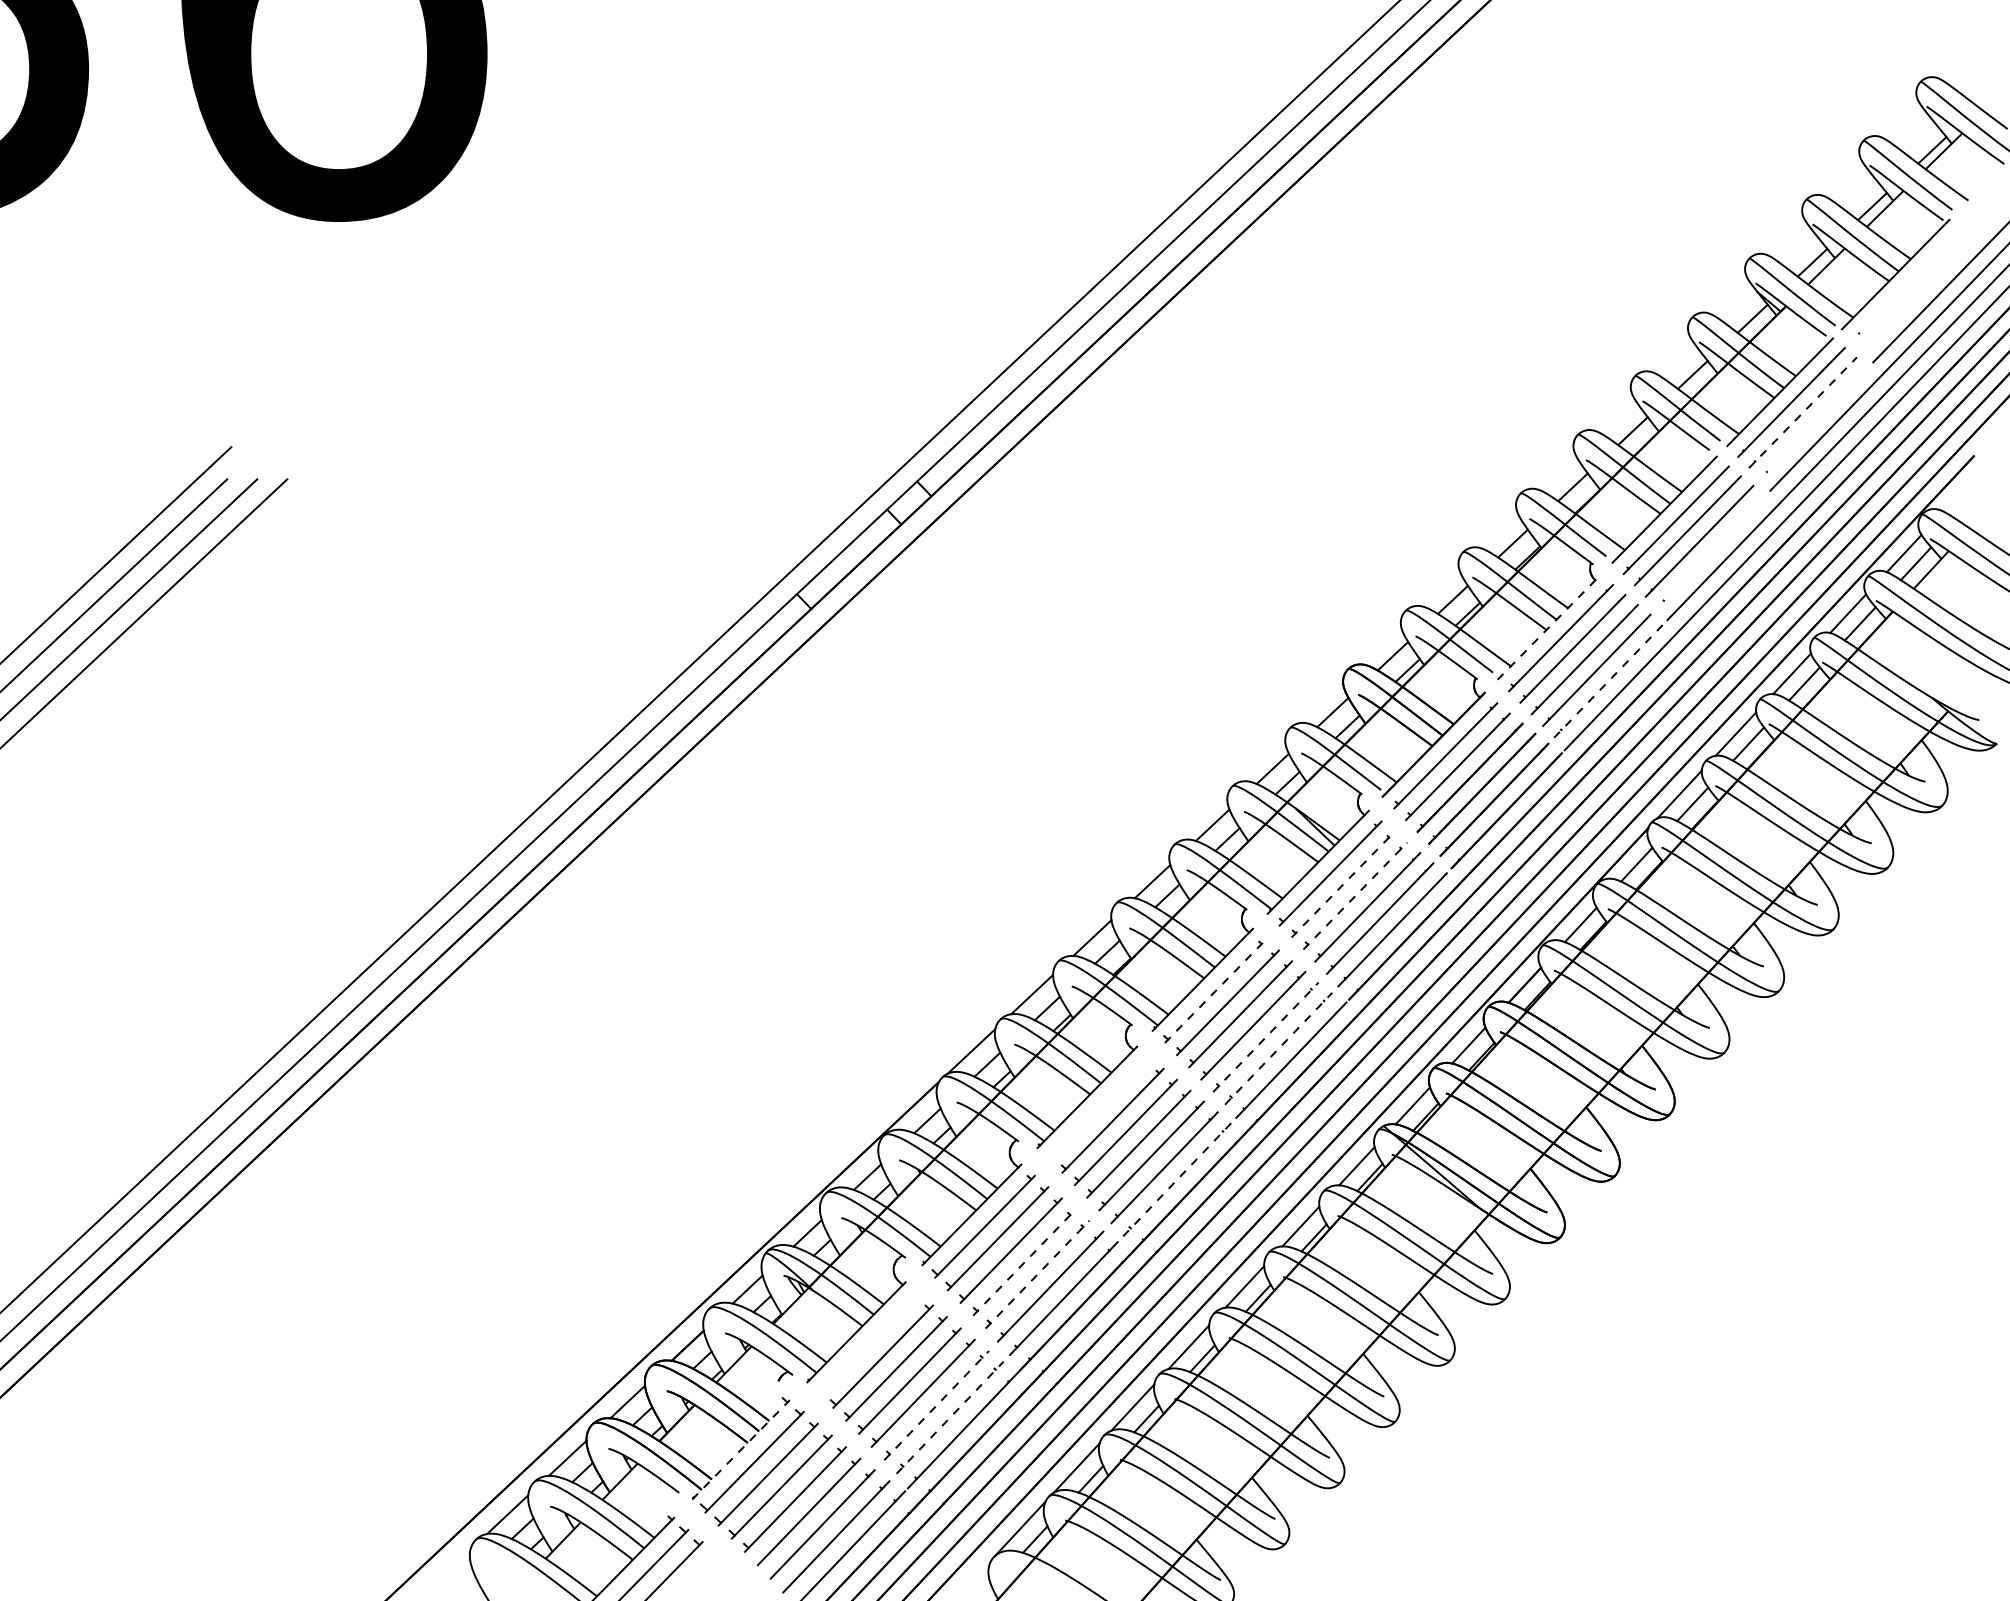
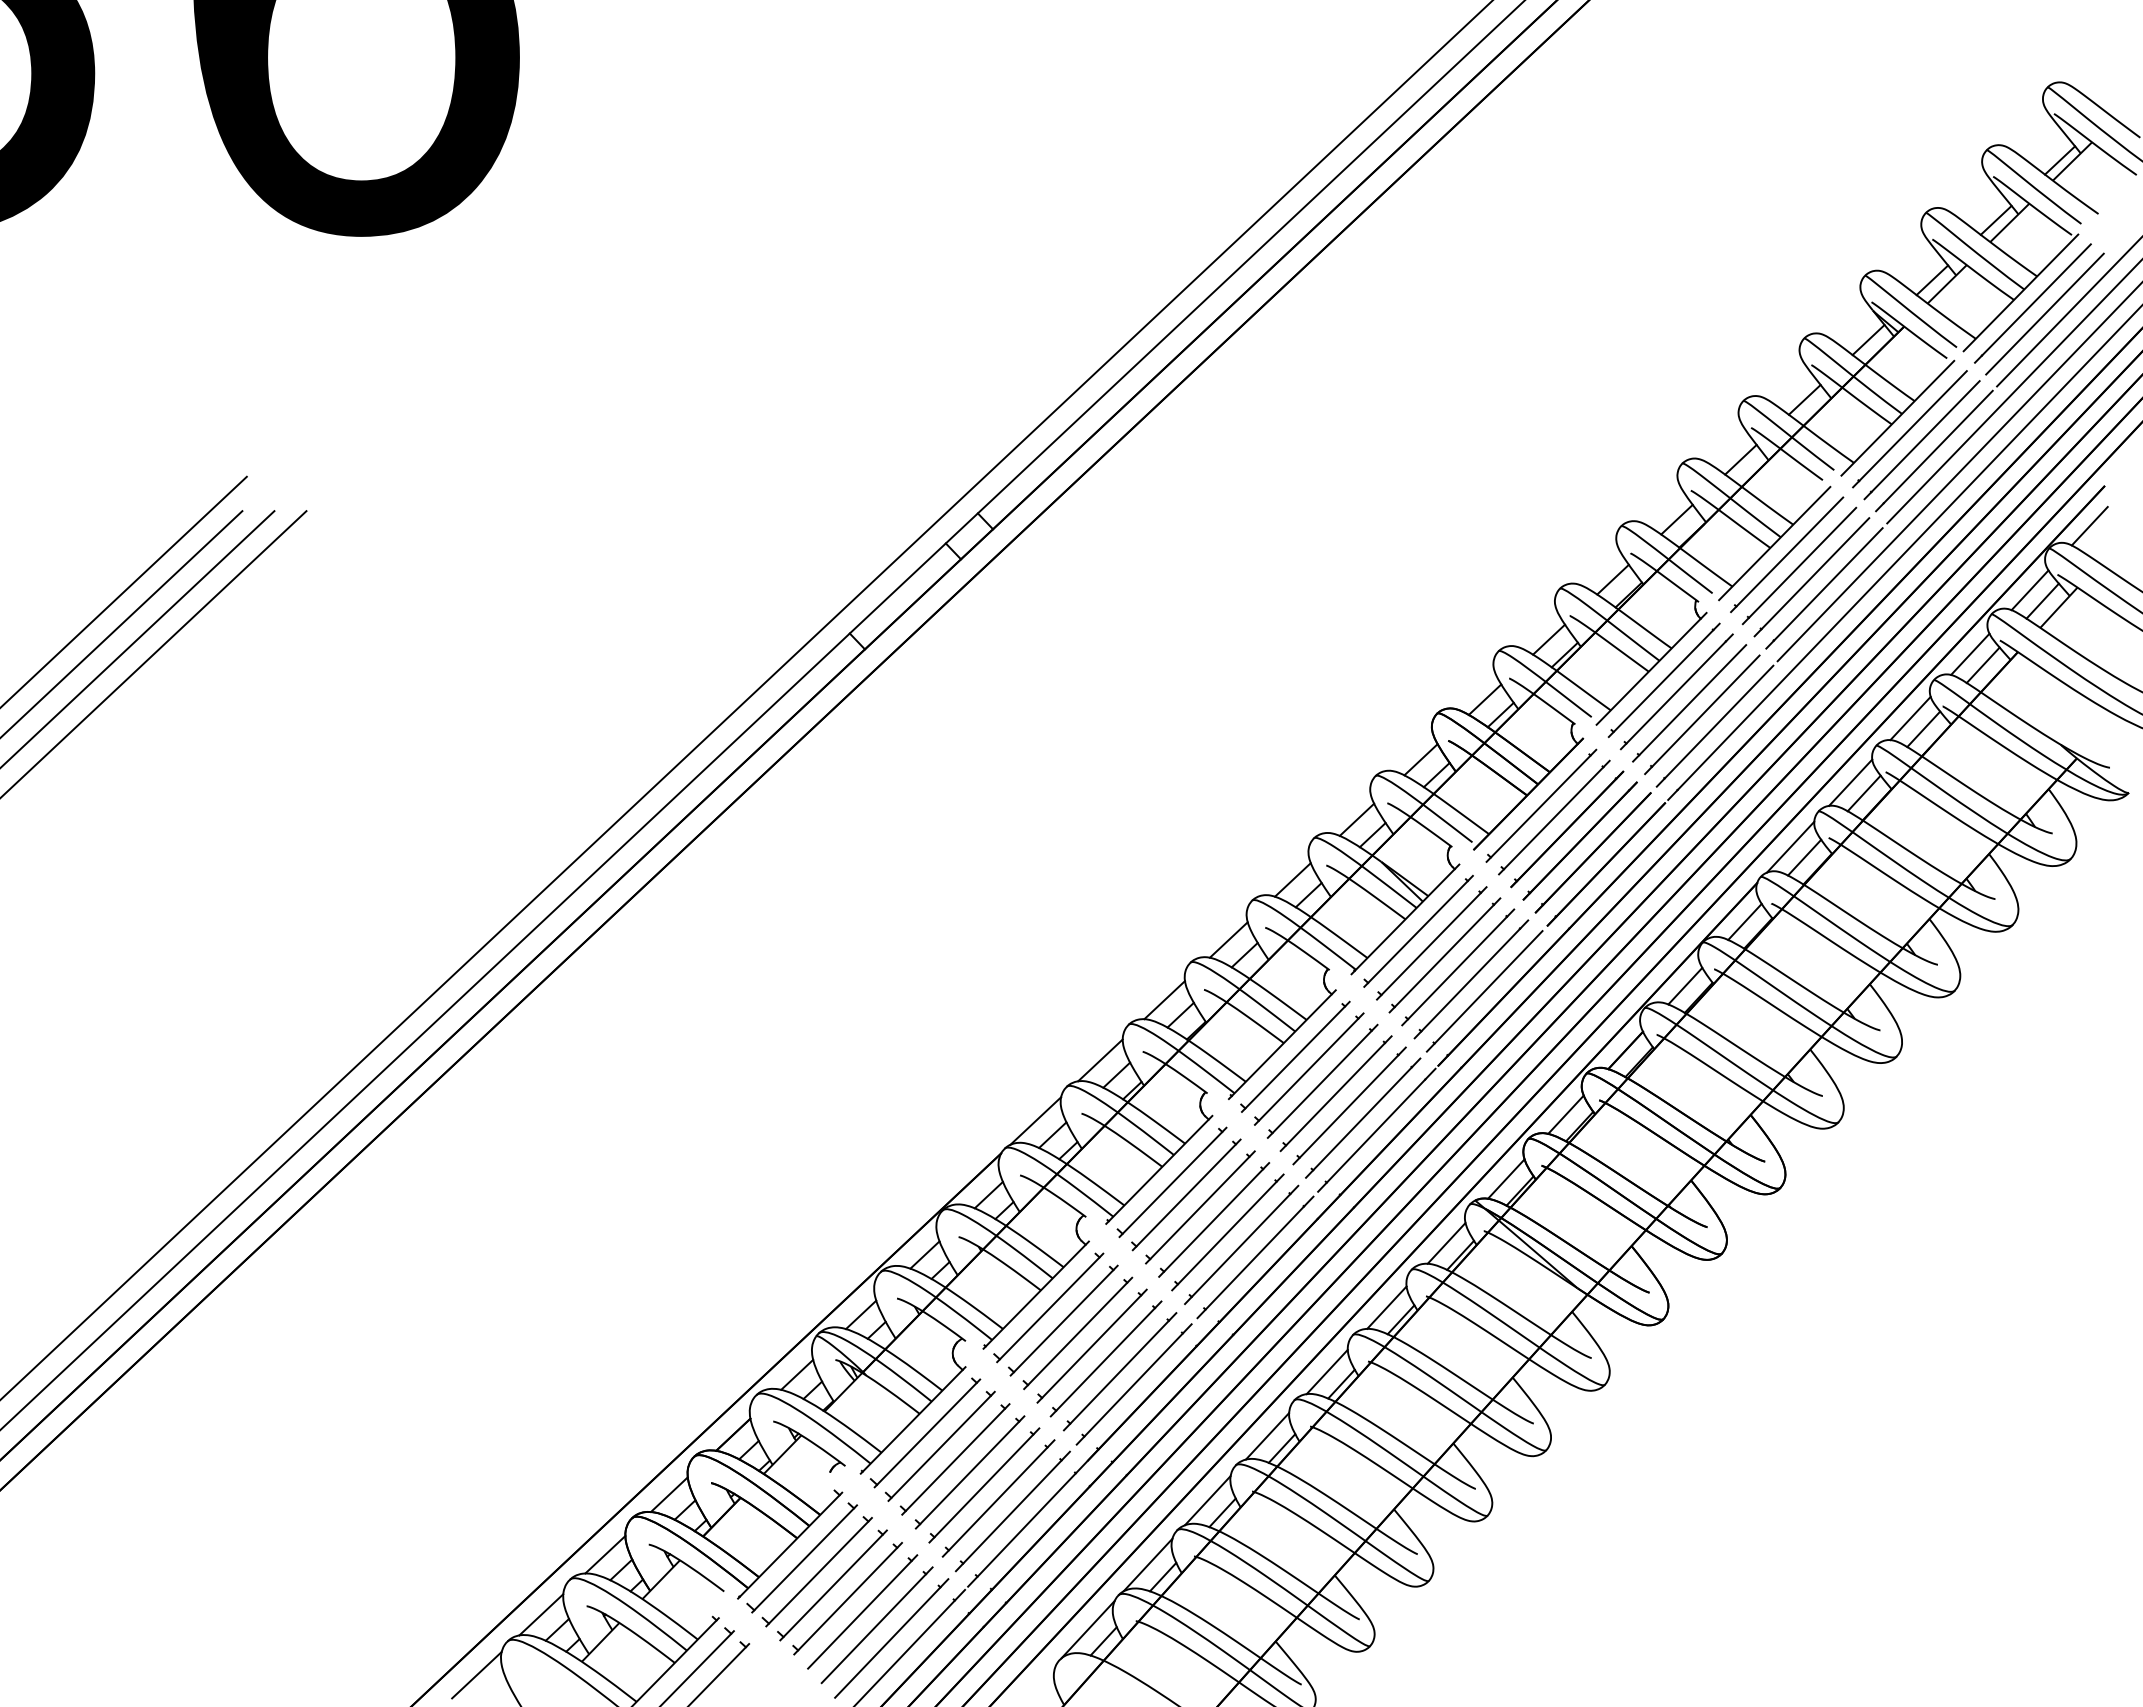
line: (1906, 284) -> (2032, 303), added
line: (1917, 293) -> (2044, 313), added
line: (1803, 412) -> (1922, 439), dashed -> solid
line: (1814, 422) -> (1934, 450), added
line: (1959, 493) -> (2089, 526), added
line: (1711, 551) -> (1824, 588), added
line: (1549, 626) -> (1651, 668), dashed -> solid
line: (1609, 681) -> (1715, 726), dashed -> solid
line: (1343, 884) -> (1432, 943), dashed -> solid
line: (1355, 896) -> (1445, 955), dashed -> solid
line: (1215, 990) -> (1295, 1056), dashed -> solid
line: (1266, 1036) -> (1350, 1105), dashed -> solid
line: (1278, 1049) -> (1363, 1118), dashed -> solid
part: (1098, 1109) -> (1171, 1182), added
line: (1177, 1179) -> (1255, 1257), dashed -> solid
line: (1024, 1262) -> (1092, 1346), dashed -> solid
line: (1037, 1274) -> (1106, 1358), dashed -> solid
part: (868, 1343) -> (925, 1432), added
line: (936, 1405) -> (998, 1498), dashed -> solid
line: (949, 1417) -> (1012, 1511), dashed -> solid
line: (741, 1449) -> (790, 1545), dashed -> solid
line: (446, 1570) -> (476, 1674), added

